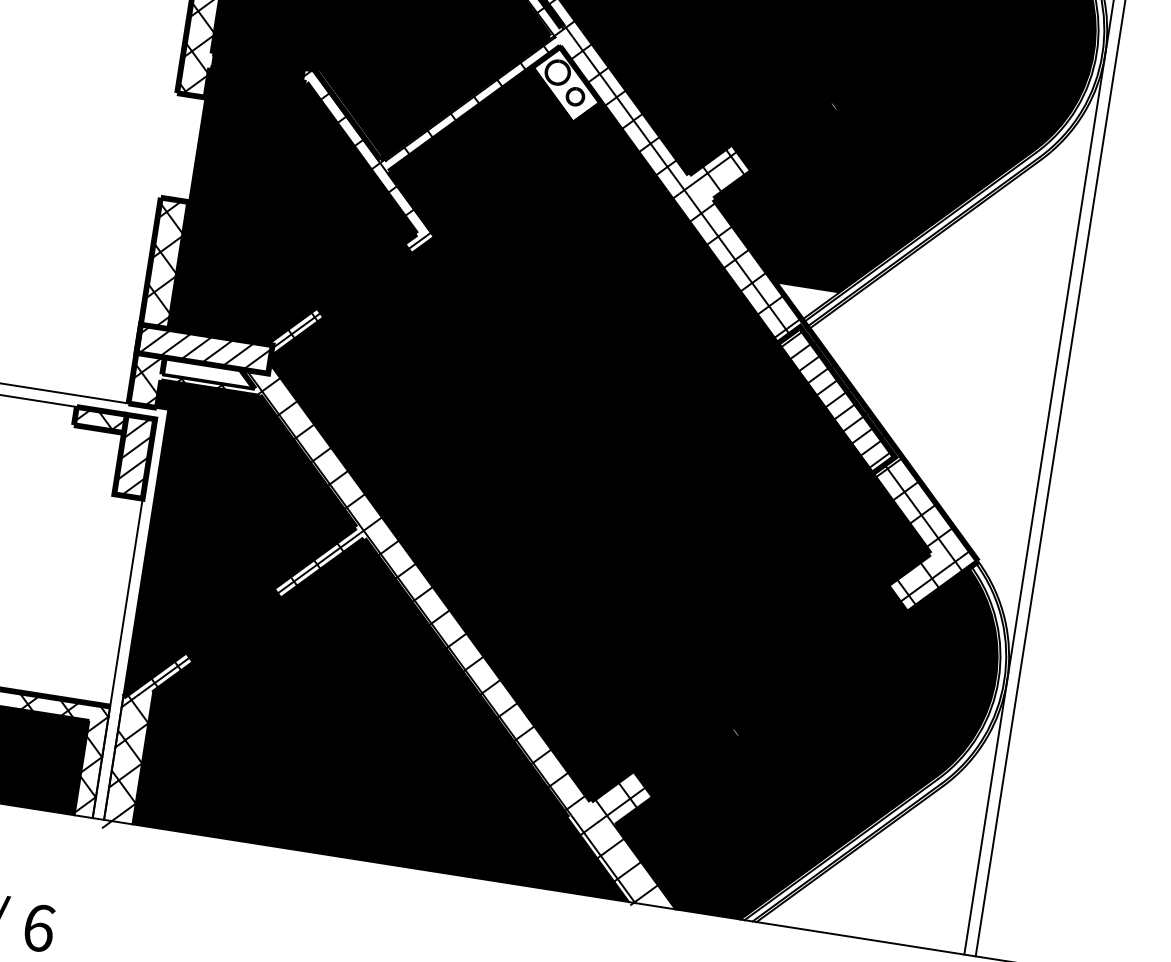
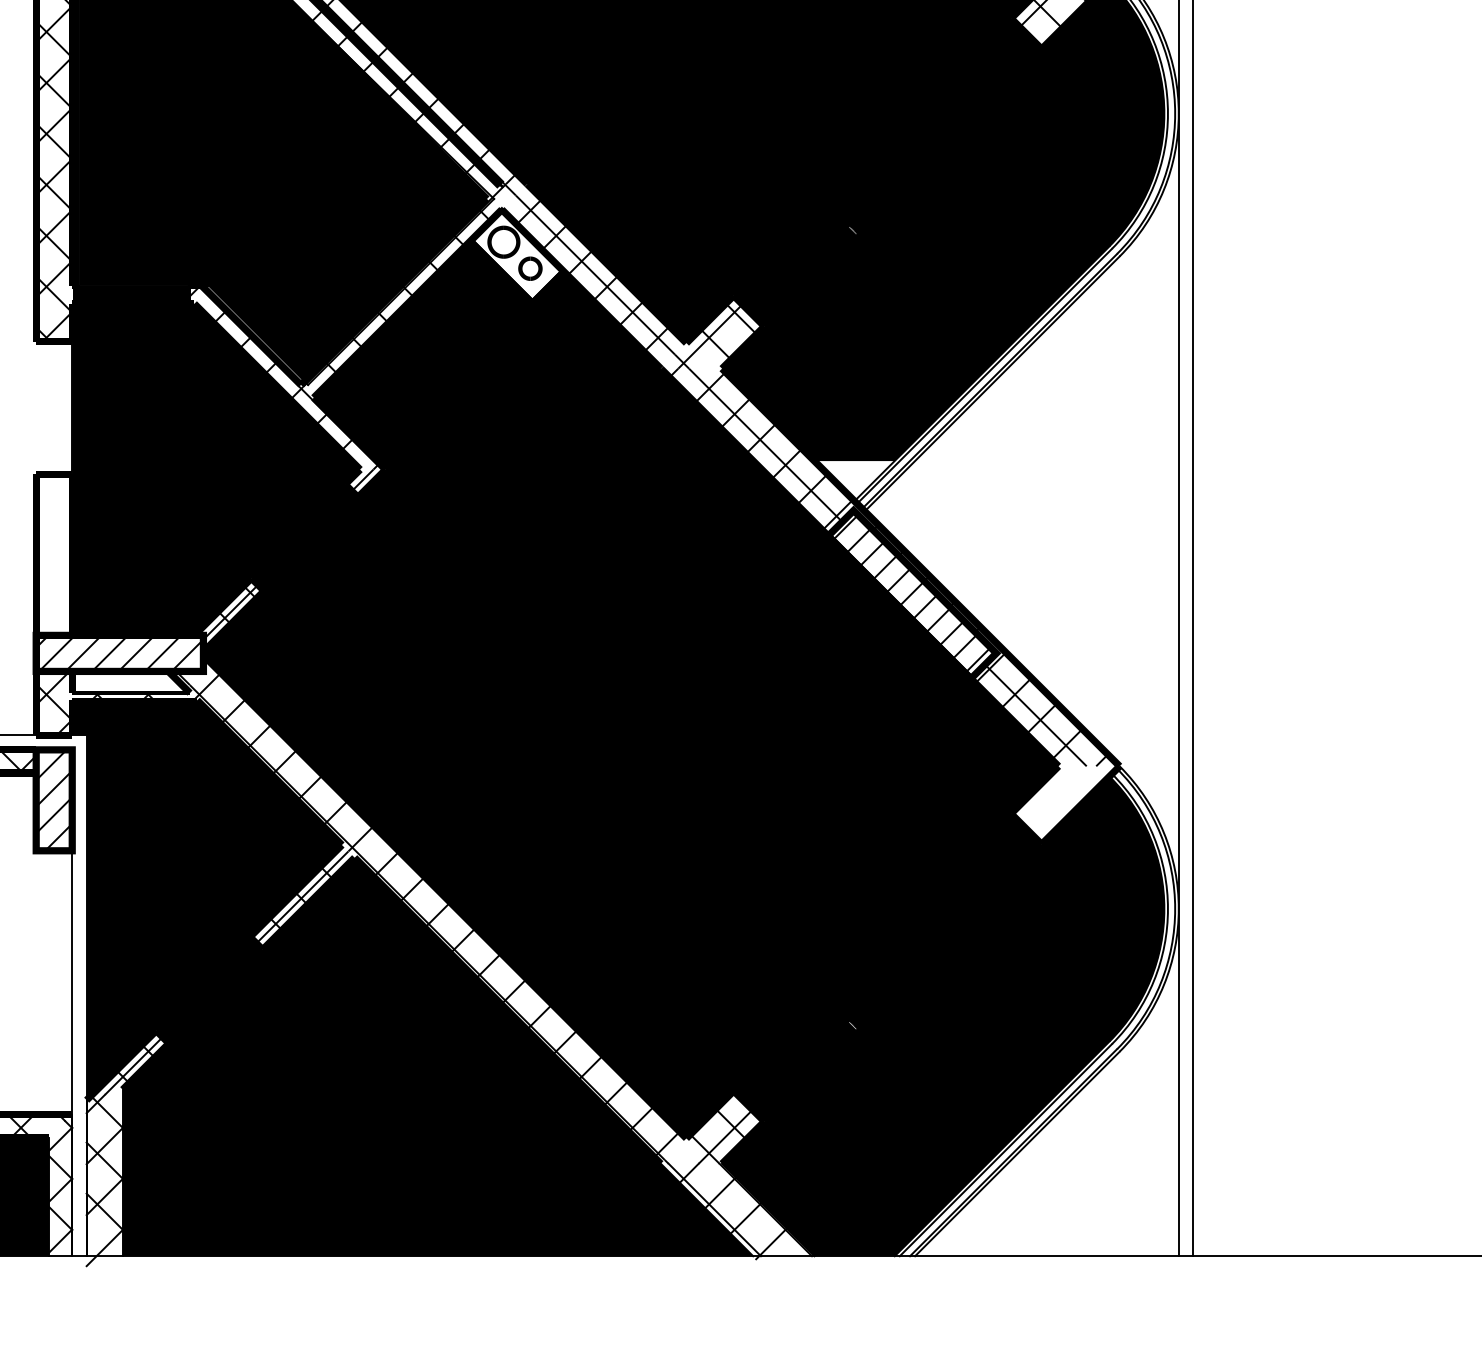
hatch: (165, 263) -> (54, 554), removed
hatch: (929, 580) -> (1062, 799), removed

